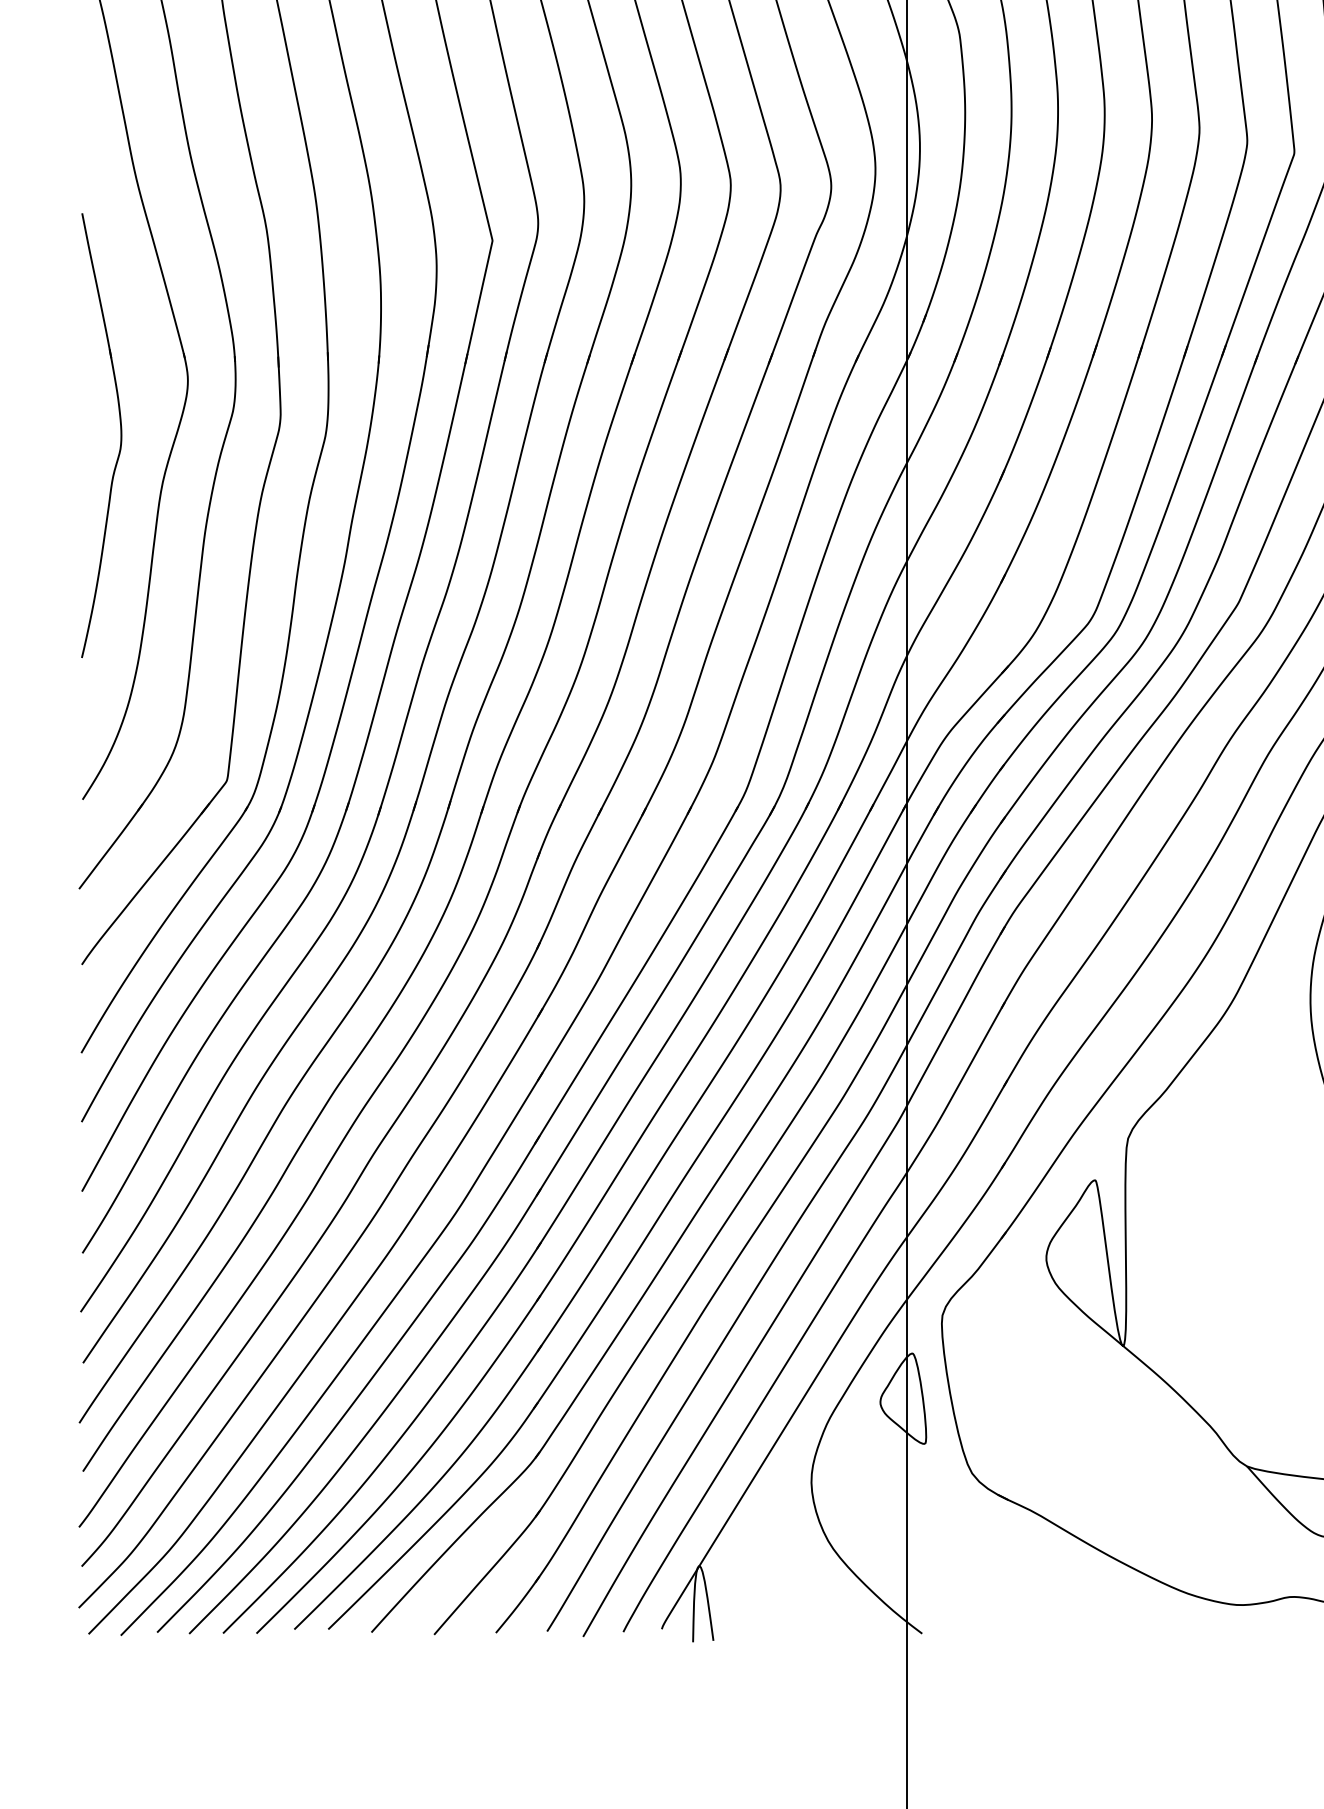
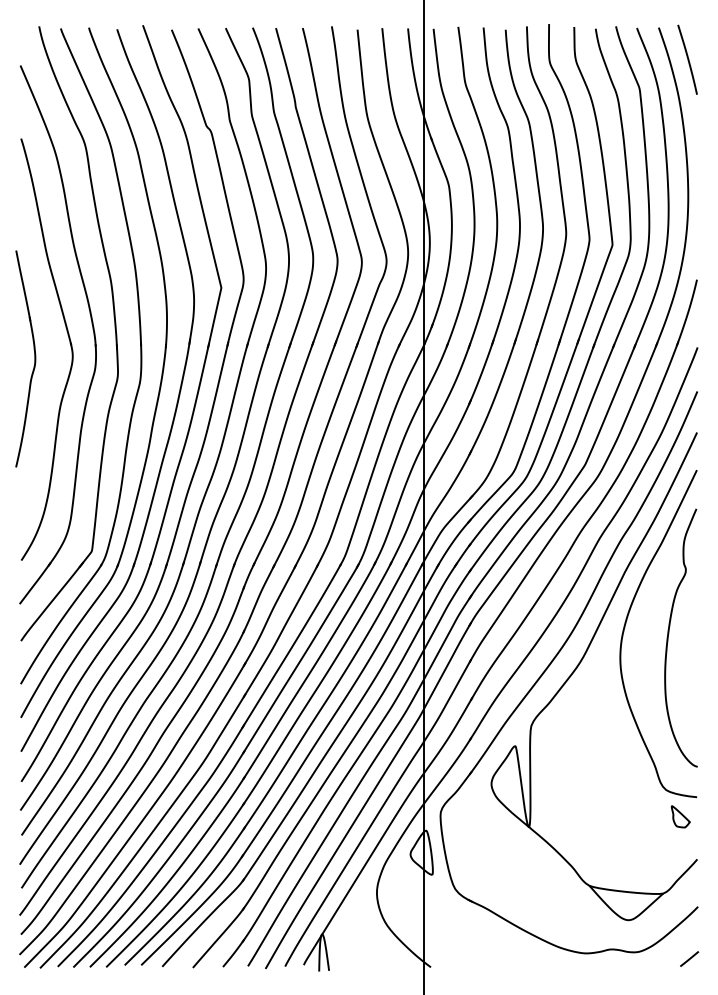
part: (119, 434) -> (34, 358), moved

